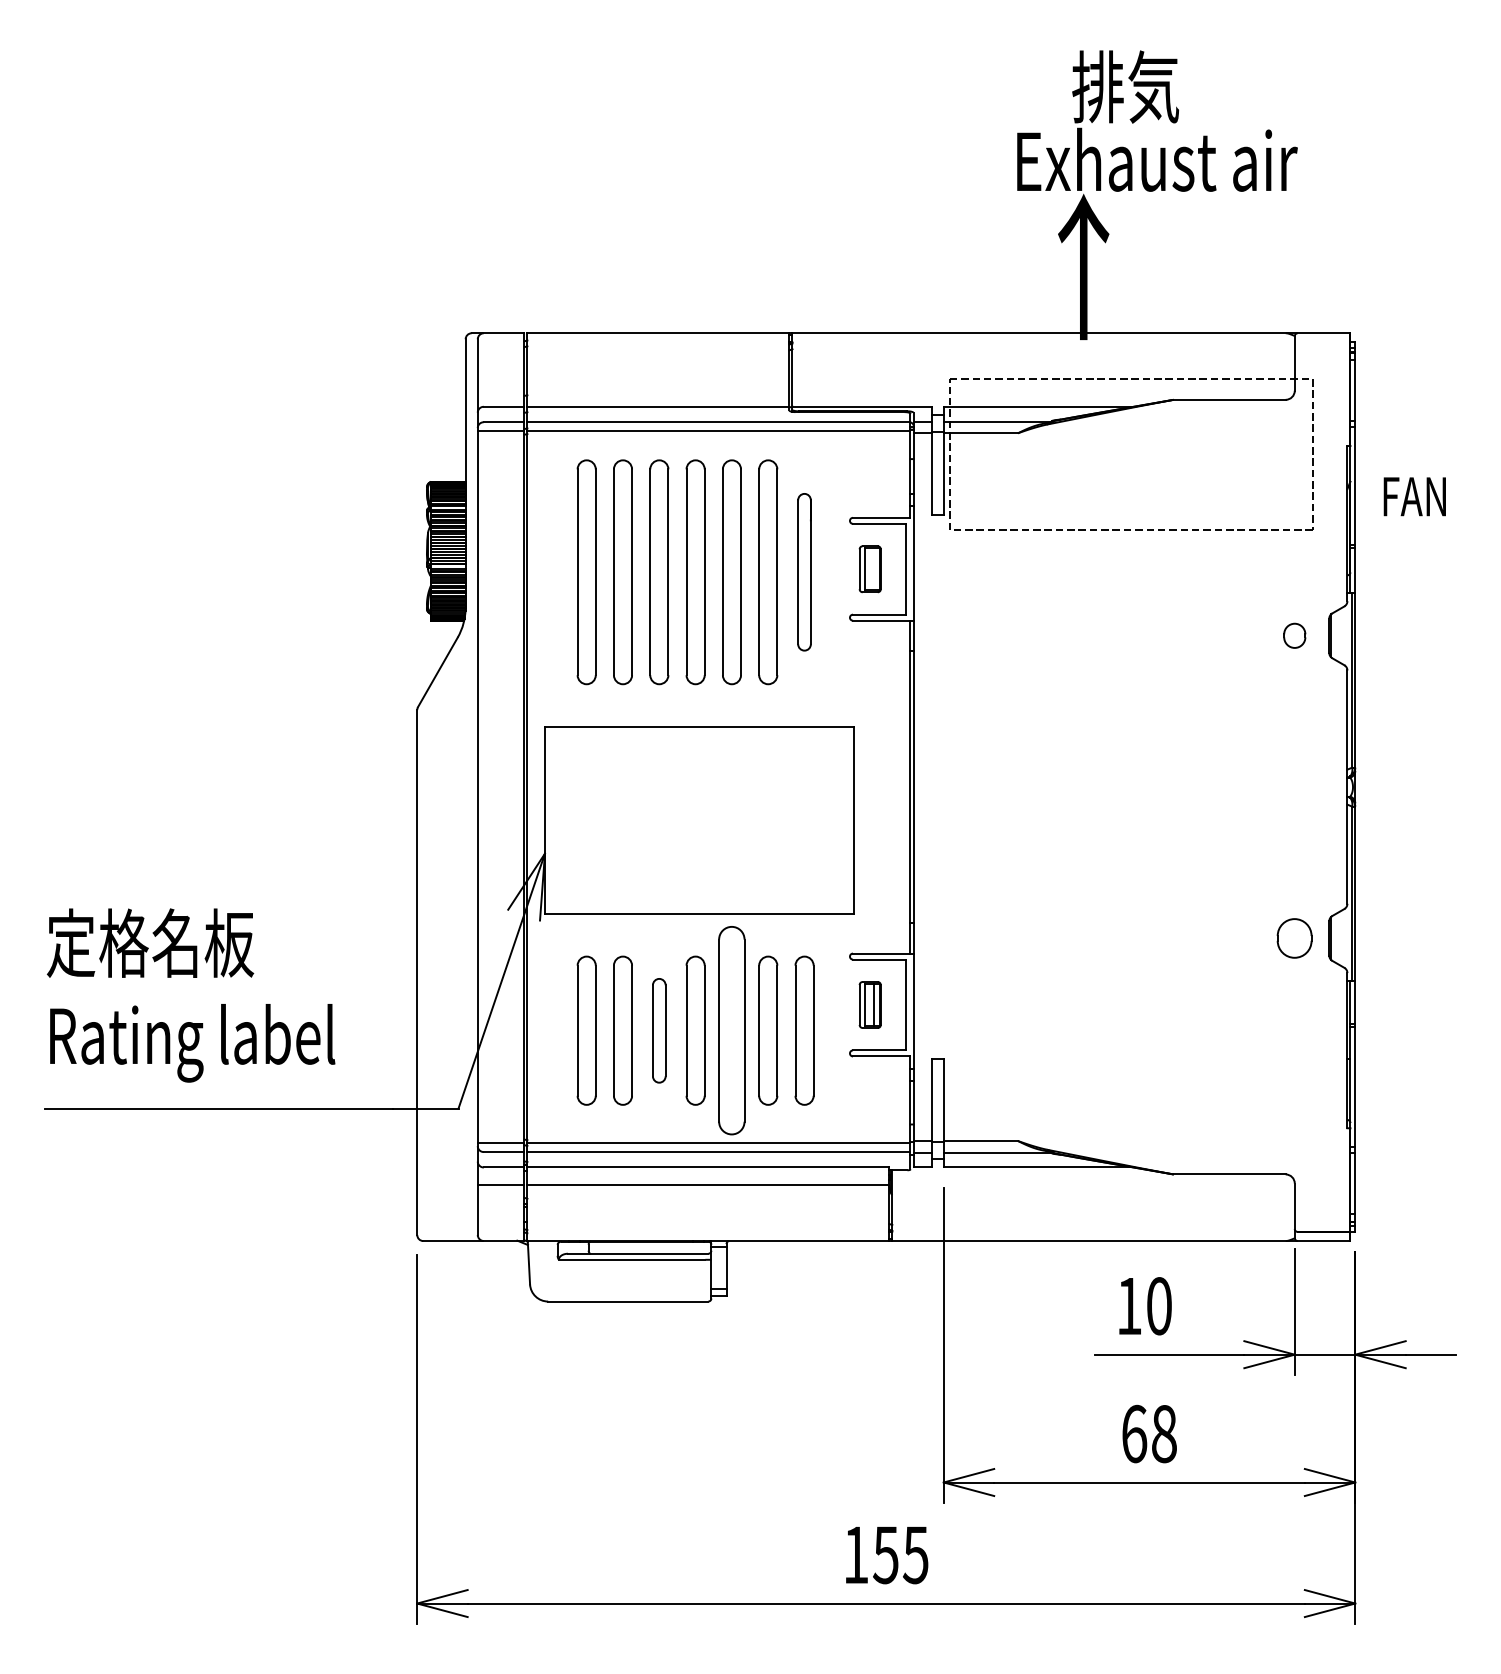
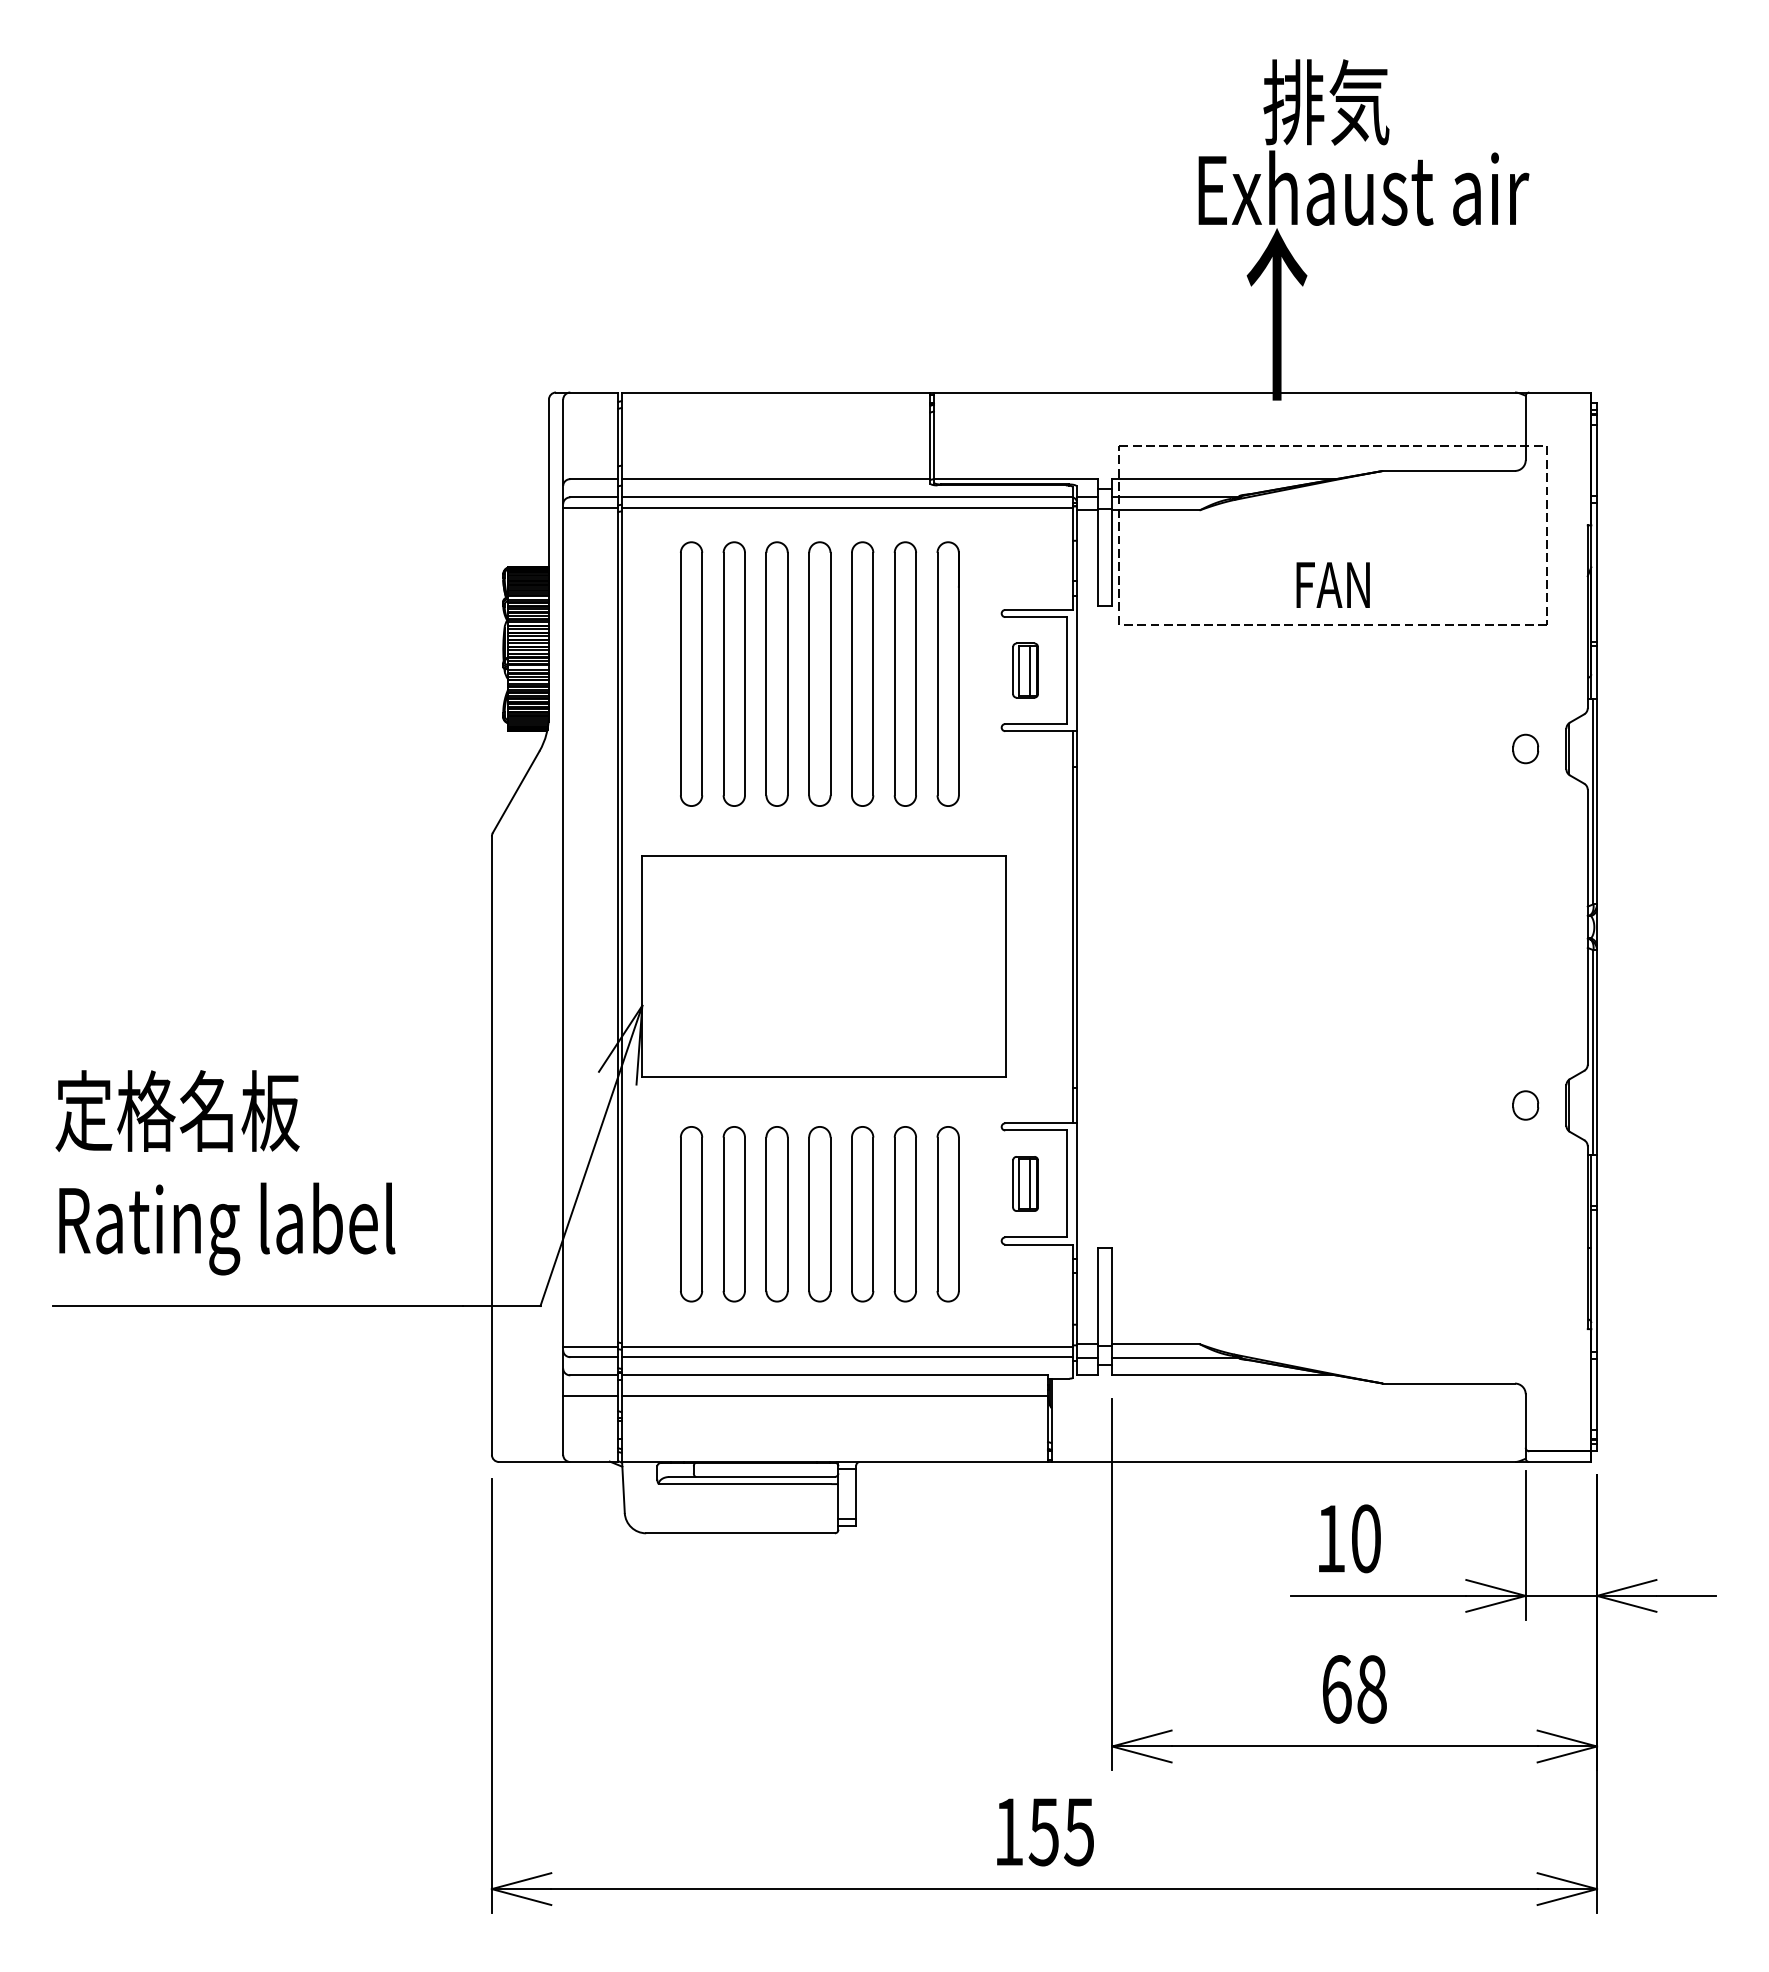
text: (1414, 496) -> (1332, 584), moved
line: (874, 569) -> (1030, 670), added
part: (803, 571) -> (947, 673), size x1.43
part: (1294, 938) -> (1525, 1105), size x0.62
part: (658, 1030) -> (776, 1214), size x1.43
part: (731, 1030) -> (862, 1214), size x0.71

